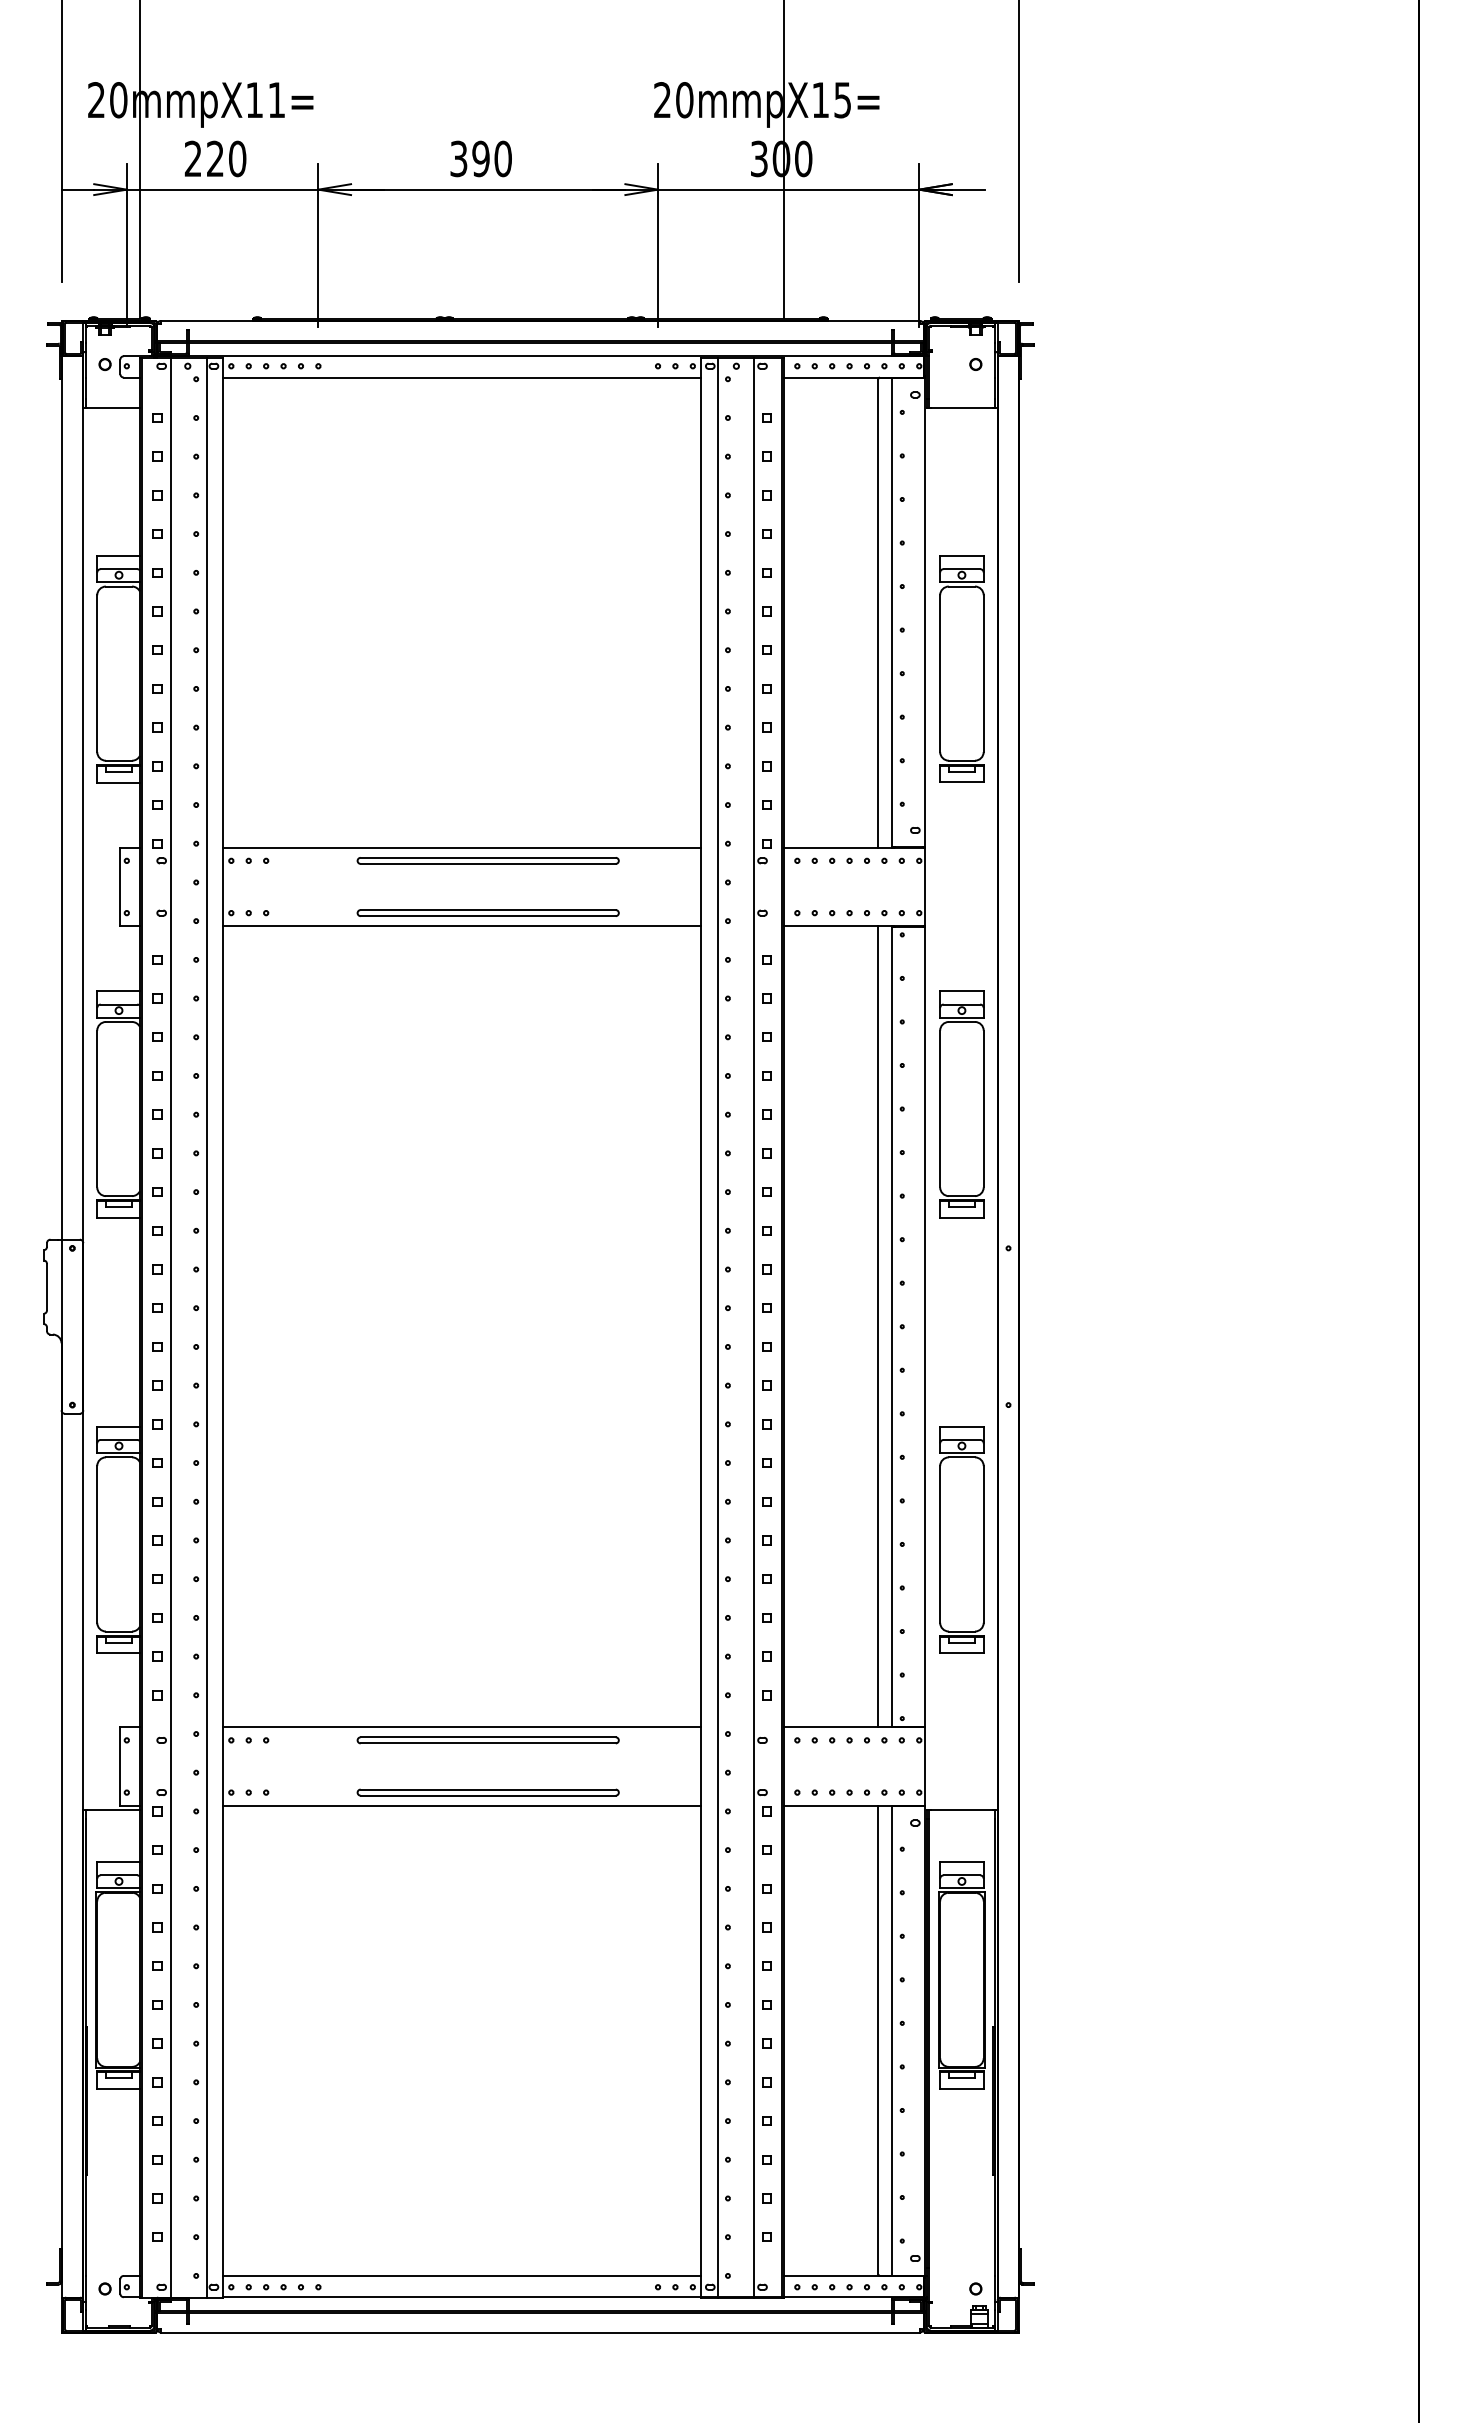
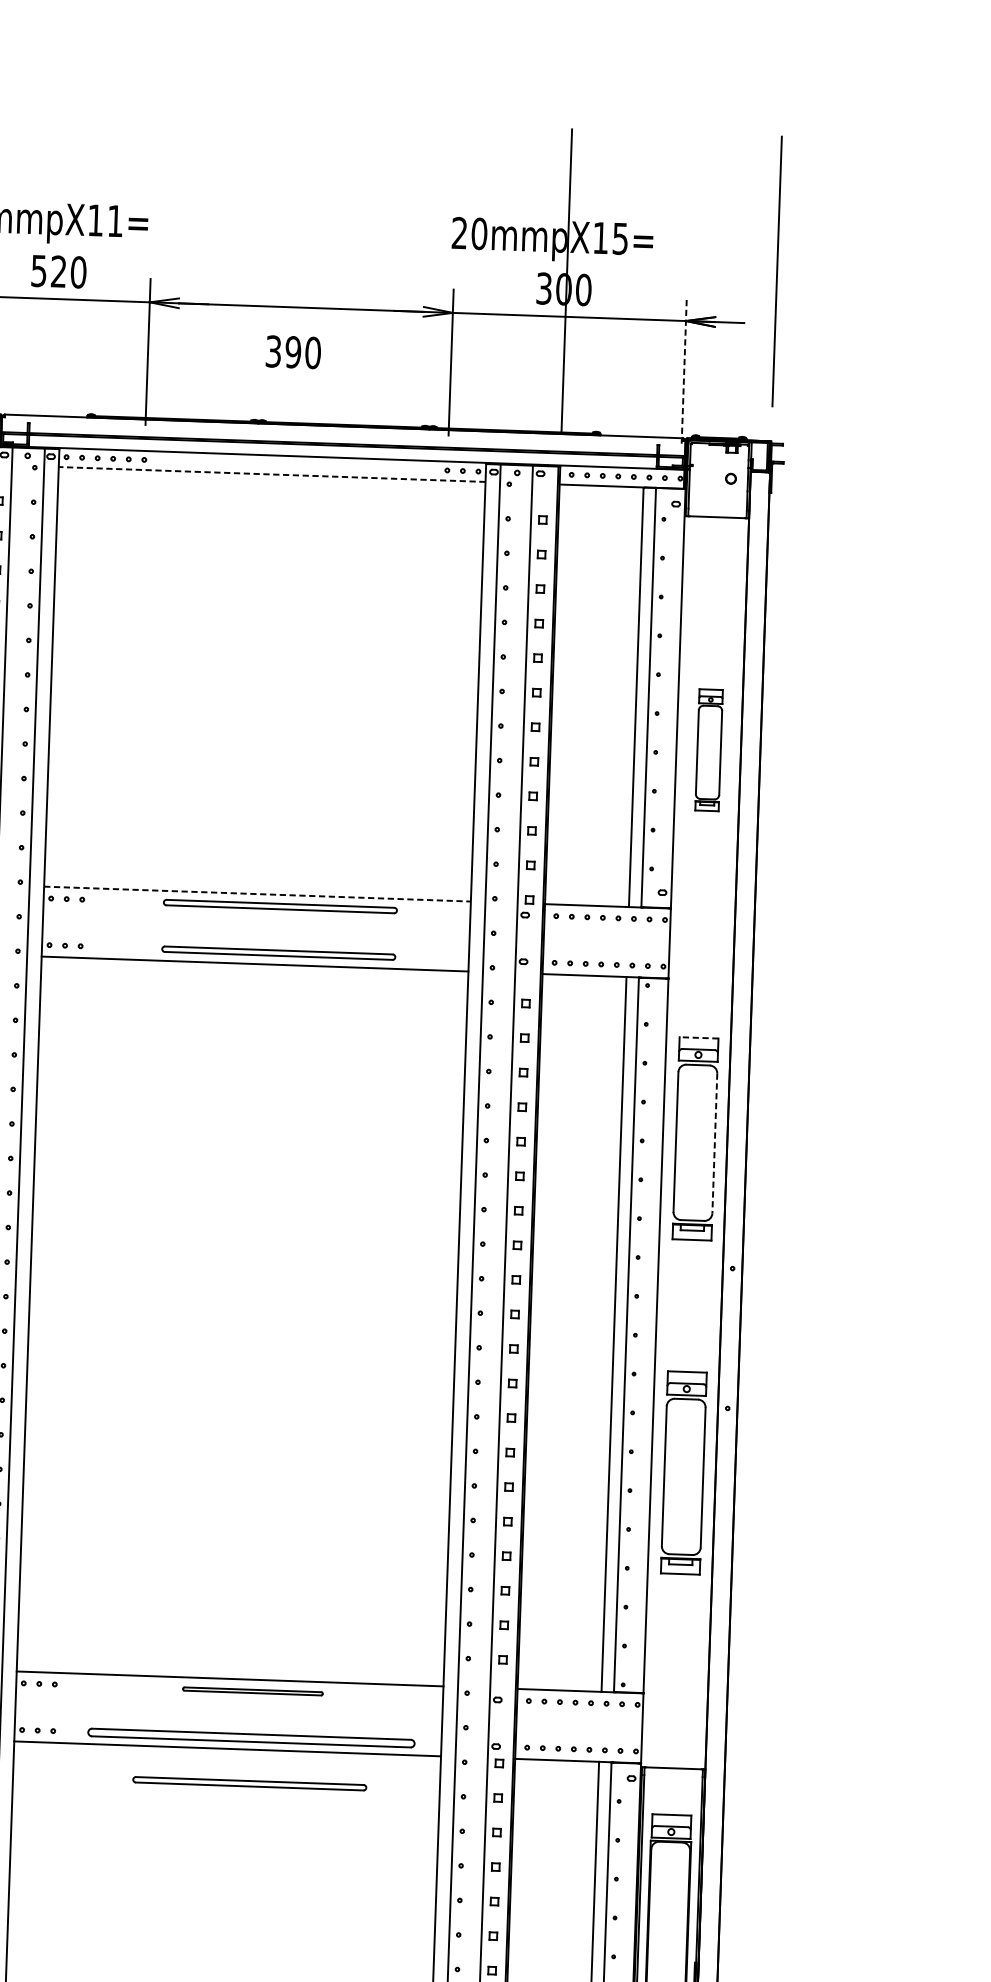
text: (192, 158) -> (38, 270), 220 -> 520
text: (480, 158) -> (292, 351), moved
line: (919, 245) -> (684, 370), solid -> dashed
line: (461, 377) -> (271, 474), solid -> dashed
part: (961, 668) -> (708, 749), size x0.6
line: (462, 847) -> (257, 893), solid -> dashed
line: (961, 991) -> (698, 1037), solid -> dashed
line: (983, 1109) -> (714, 1143), solid -> dashed
part: (961, 1539) -> (683, 1472), moved
part: (487, 1740) -> (252, 1691), size x0.6
part: (487, 1792) -> (250, 1737), size x1.4
part: (487, 1843) -> (249, 1783), added

